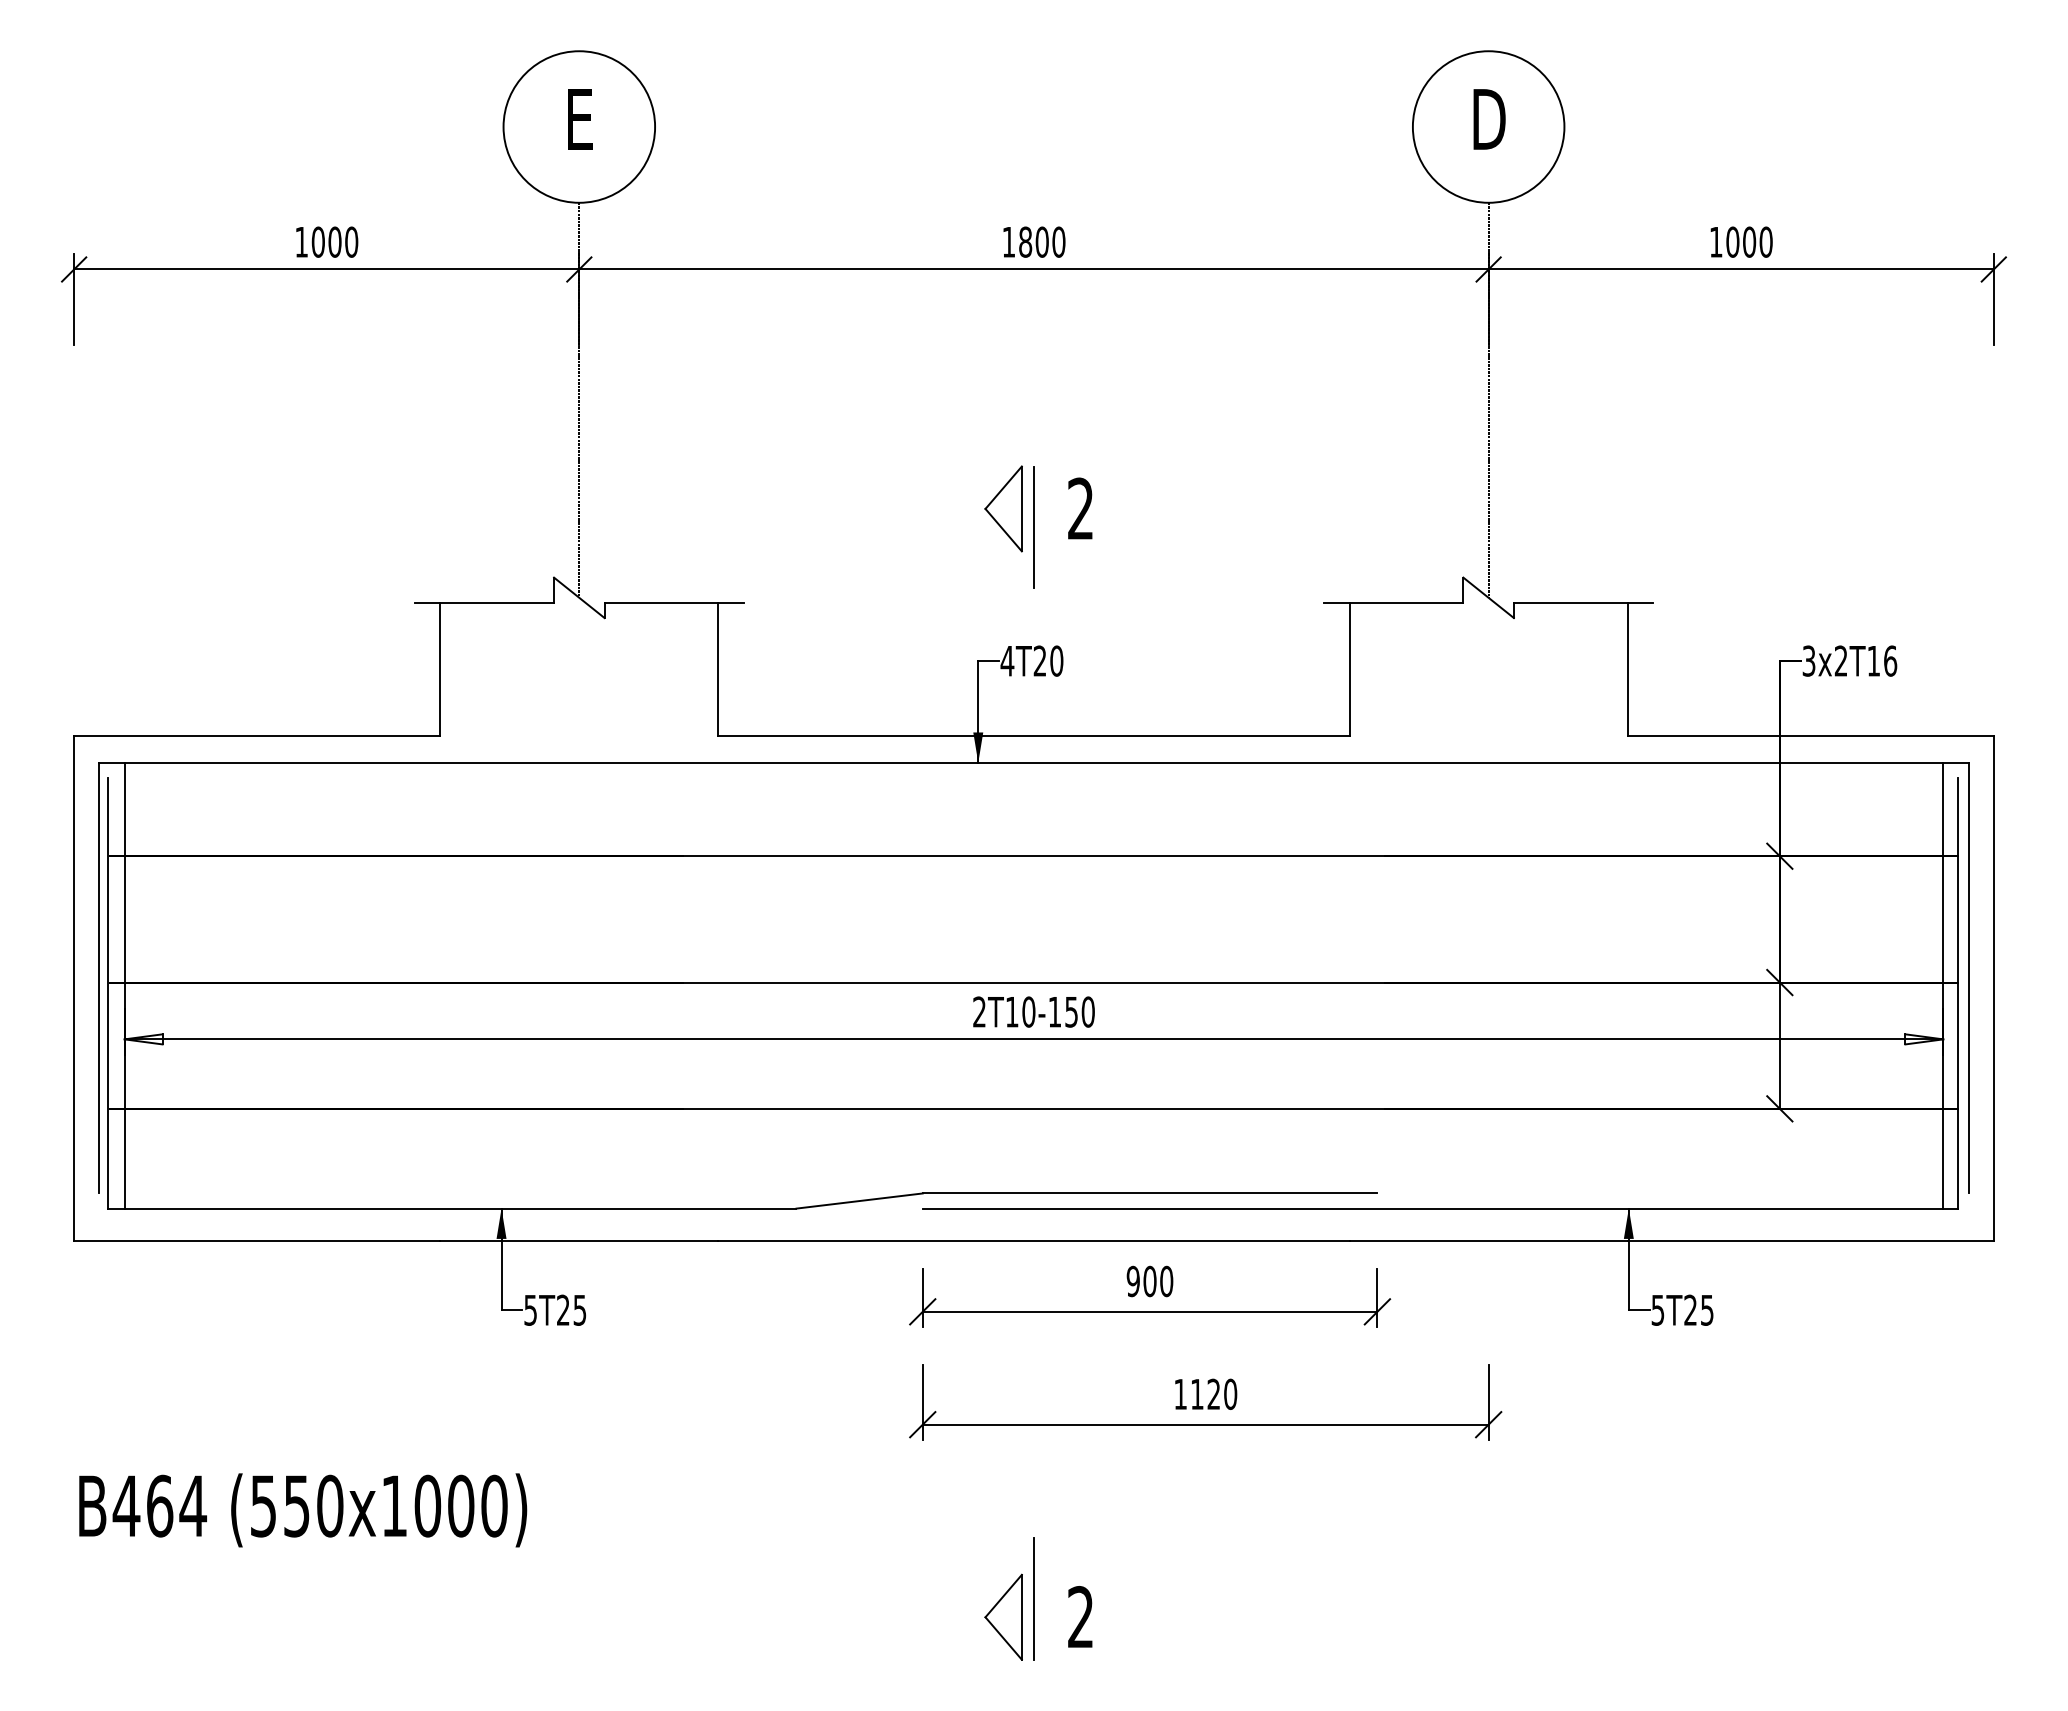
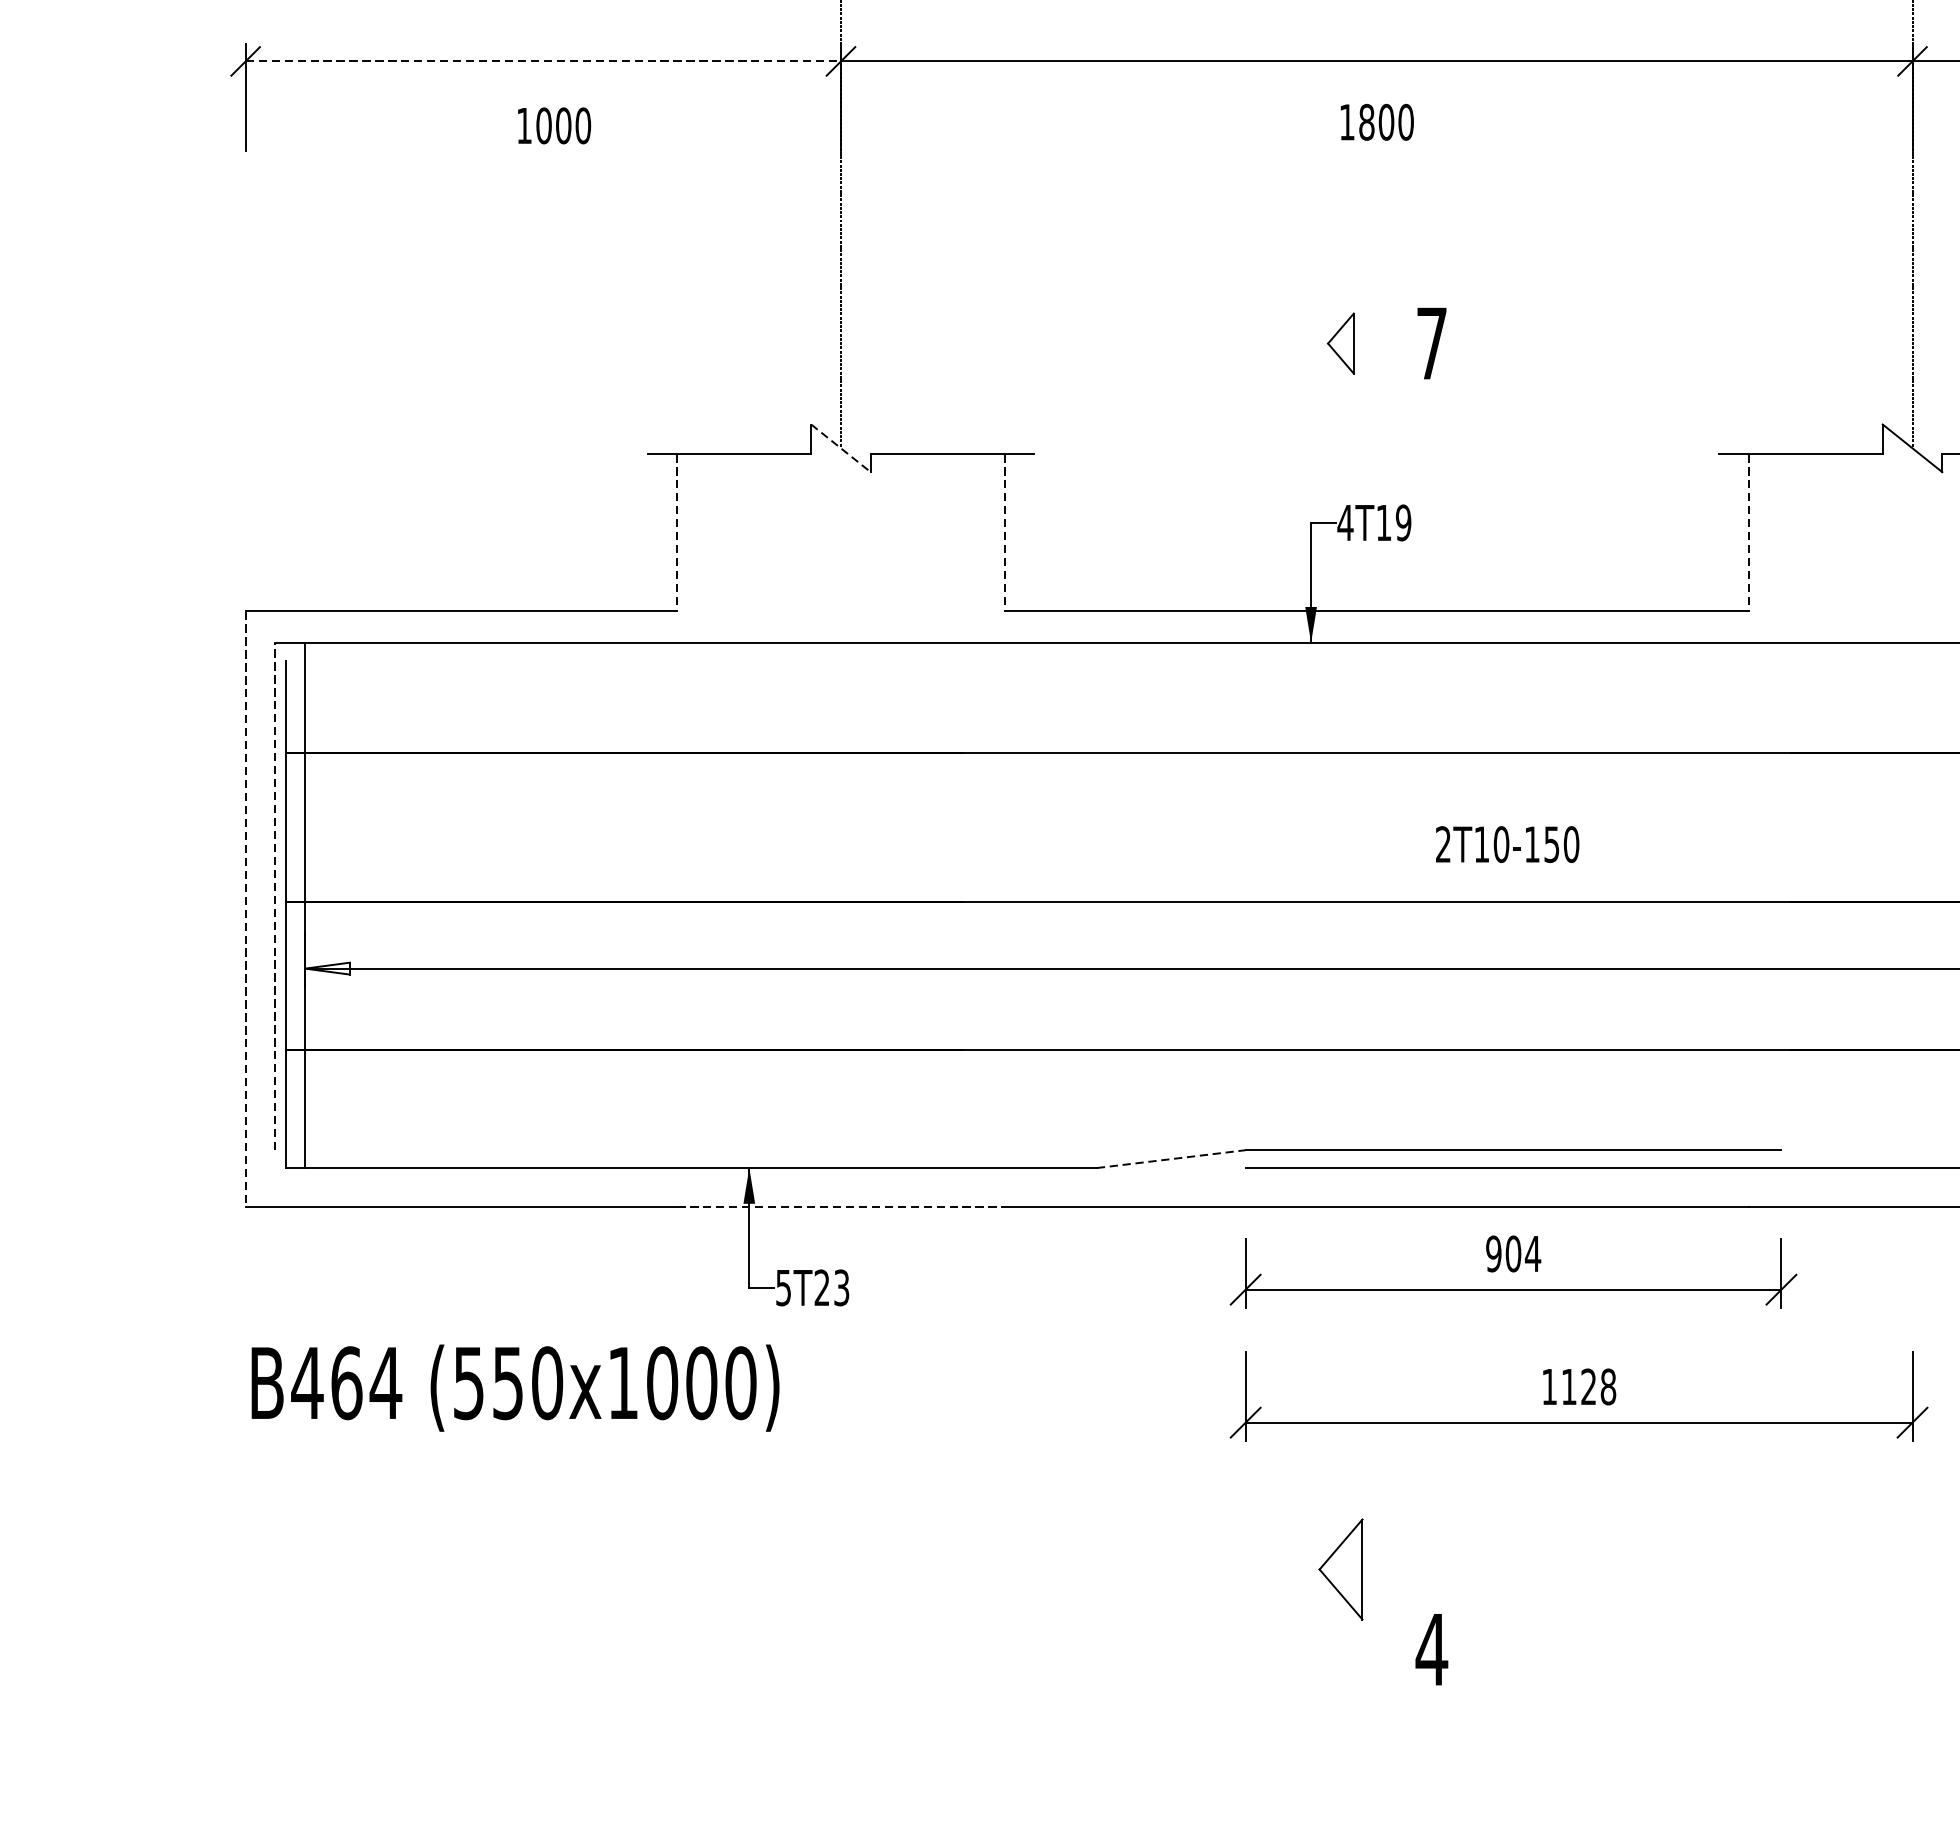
text: (327, 241) -> (554, 125), moved
text: (1034, 241) -> (1377, 121), moved
line: (326, 269) -> (543, 61), solid -> dashed
part: (1003, 508) -> (1340, 343), size x0.6
text: (1080, 508) -> (1431, 343), 2 -> 7
line: (1033, 526) -> (1376, 364), removed
line: (579, 598) -> (841, 449), solid -> dashed
text: (1048, 660) -> (1393, 522), 4T20 -> 4T19
line: (440, 669) -> (677, 532), solid -> dashed
line: (718, 669) -> (1004, 532), solid -> dashed
line: (1349, 669) -> (1748, 532), solid -> dashed
line: (99, 977) -> (275, 895), solid -> dashed
line: (74, 988) -> (246, 908), solid -> dashed
text: (1033, 1011) -> (1506, 843), moved
line: (859, 1201) -> (1171, 1159), solid -> dashed
line: (579, 1241) -> (841, 1206), solid -> dashed
text: (1166, 1281) -> (1532, 1253), 900 -> 904
text: (580, 1309) -> (842, 1286), 5T25 -> 5T23
text: (1230, 1394) -> (1608, 1387), 1120 -> 1128
text: (303, 1510) -> (515, 1388), moved
line: (1033, 1598) -> (1376, 1627), removed
part: (1003, 1616) -> (1340, 1568), moved
text: (1080, 1616) -> (1431, 1648), 2 -> 4

